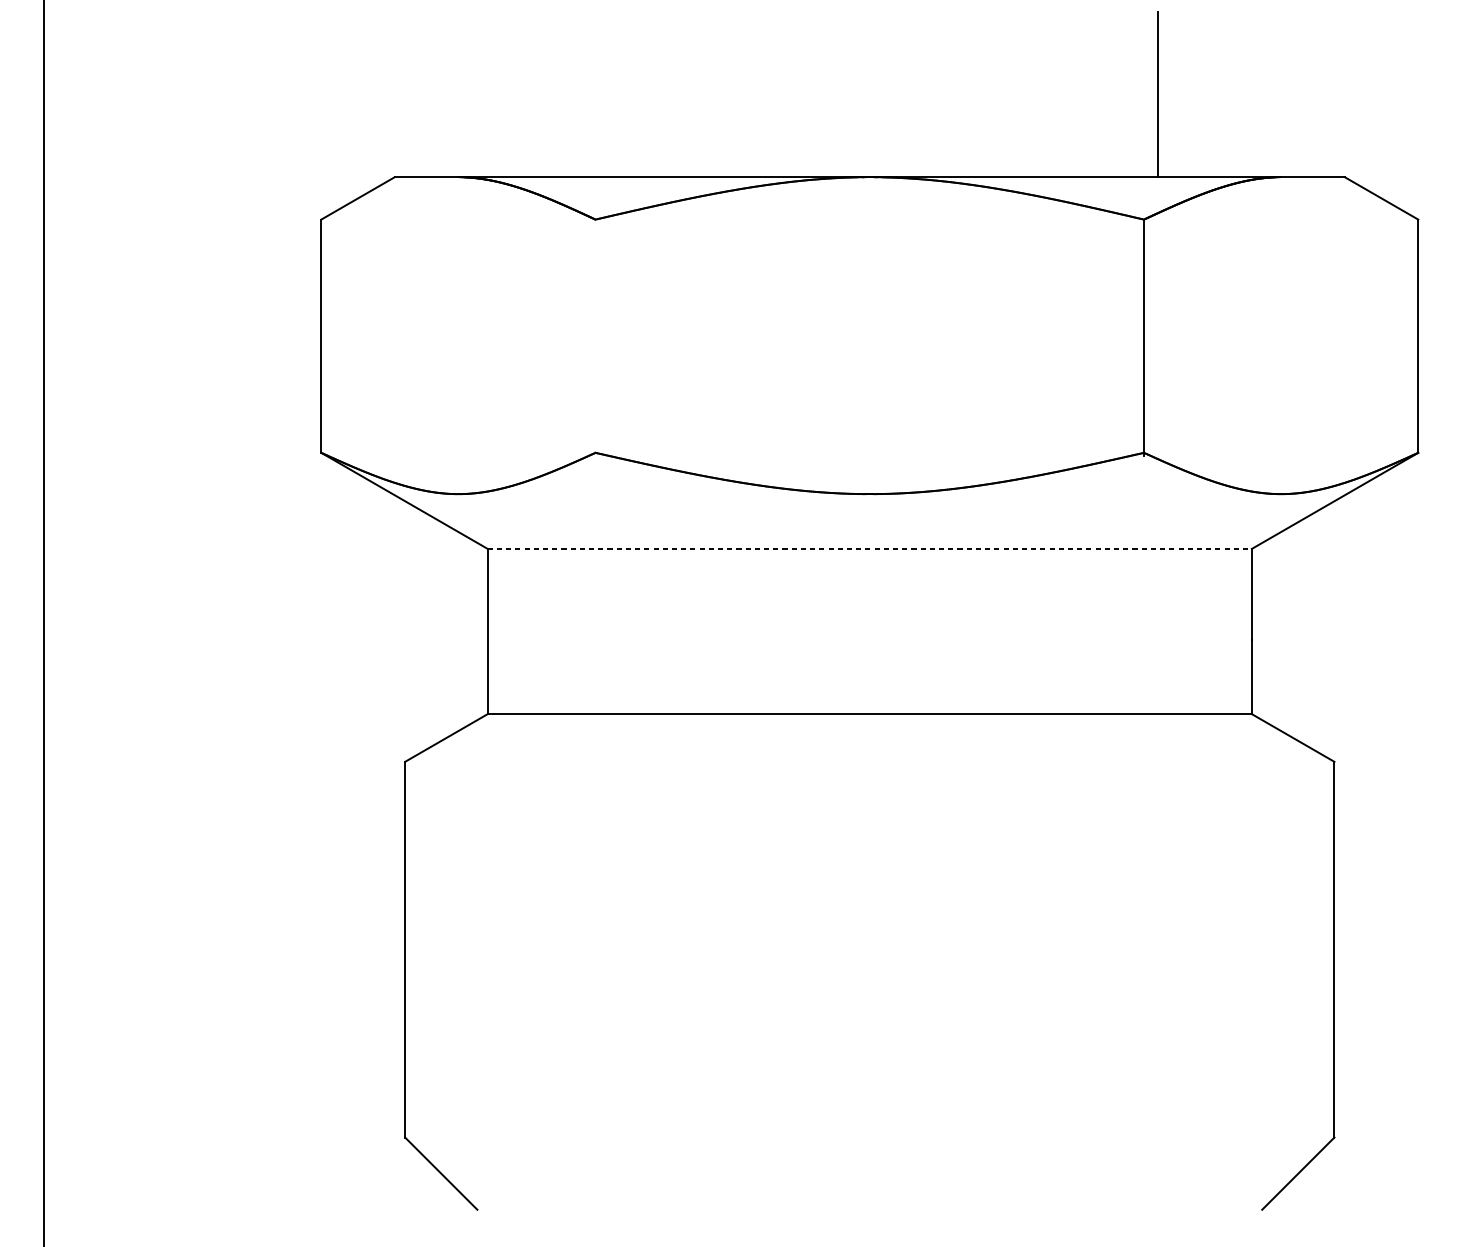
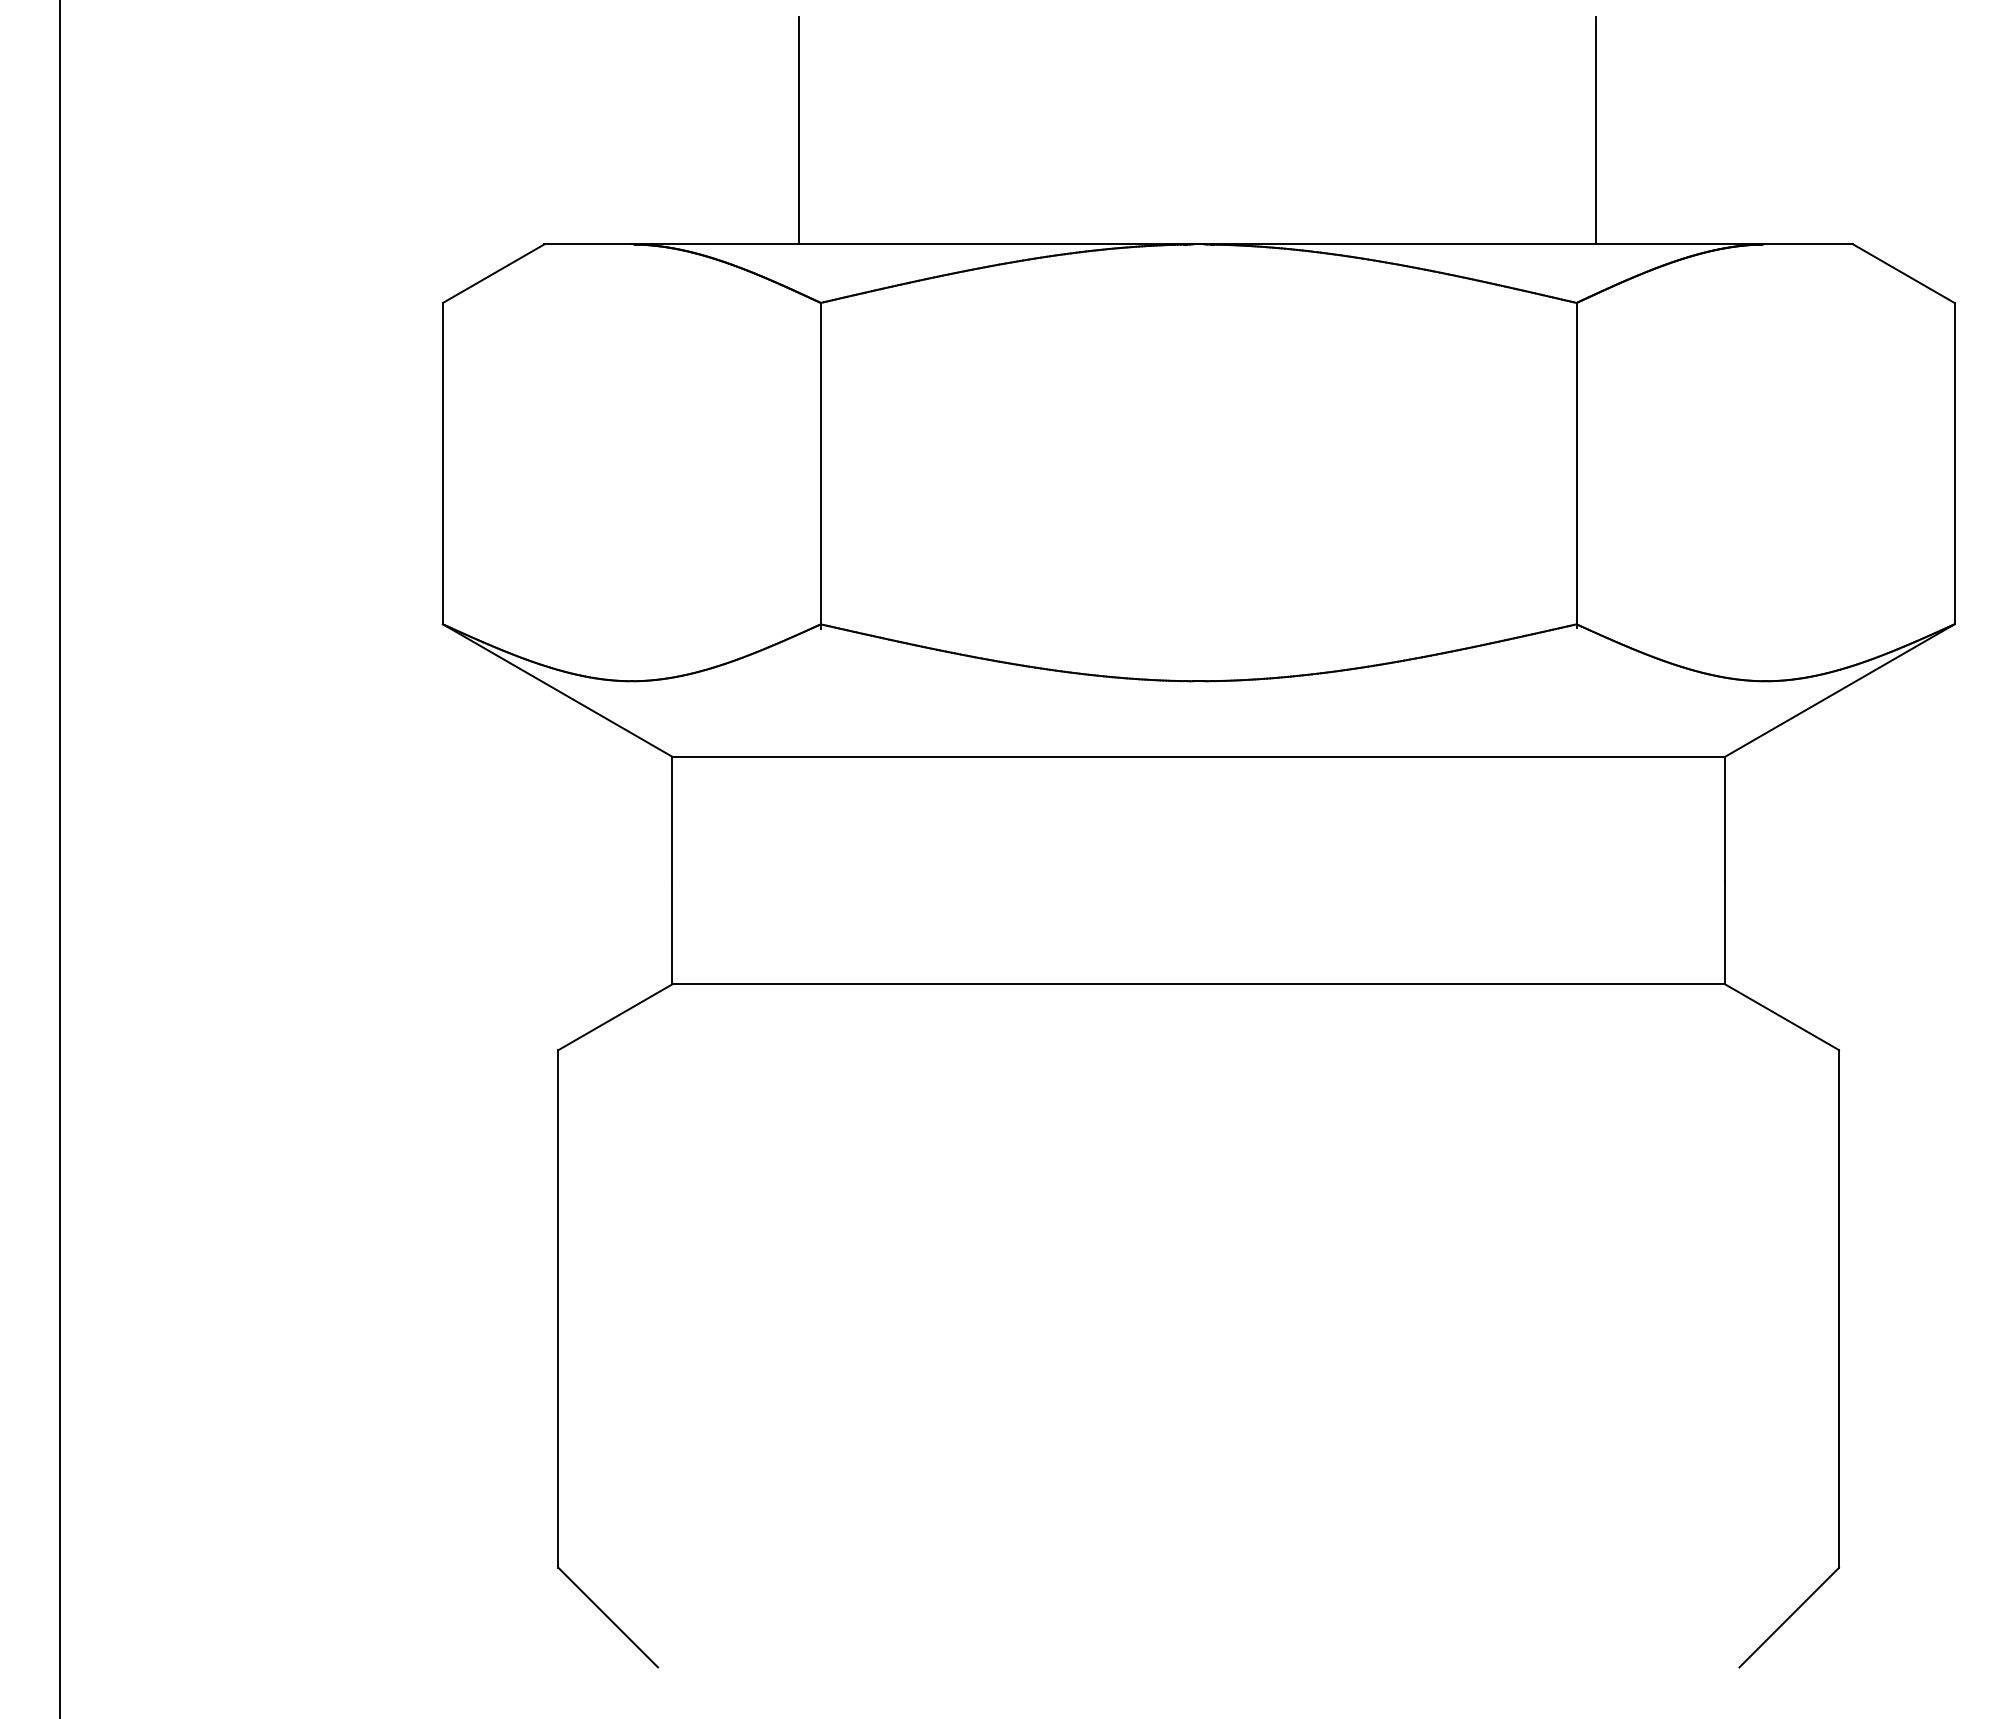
line: (579, 94) -> (798, 130), added
line: (595, 337) -> (820, 465), added
line: (870, 548) -> (1199, 756), dashed -> solid

